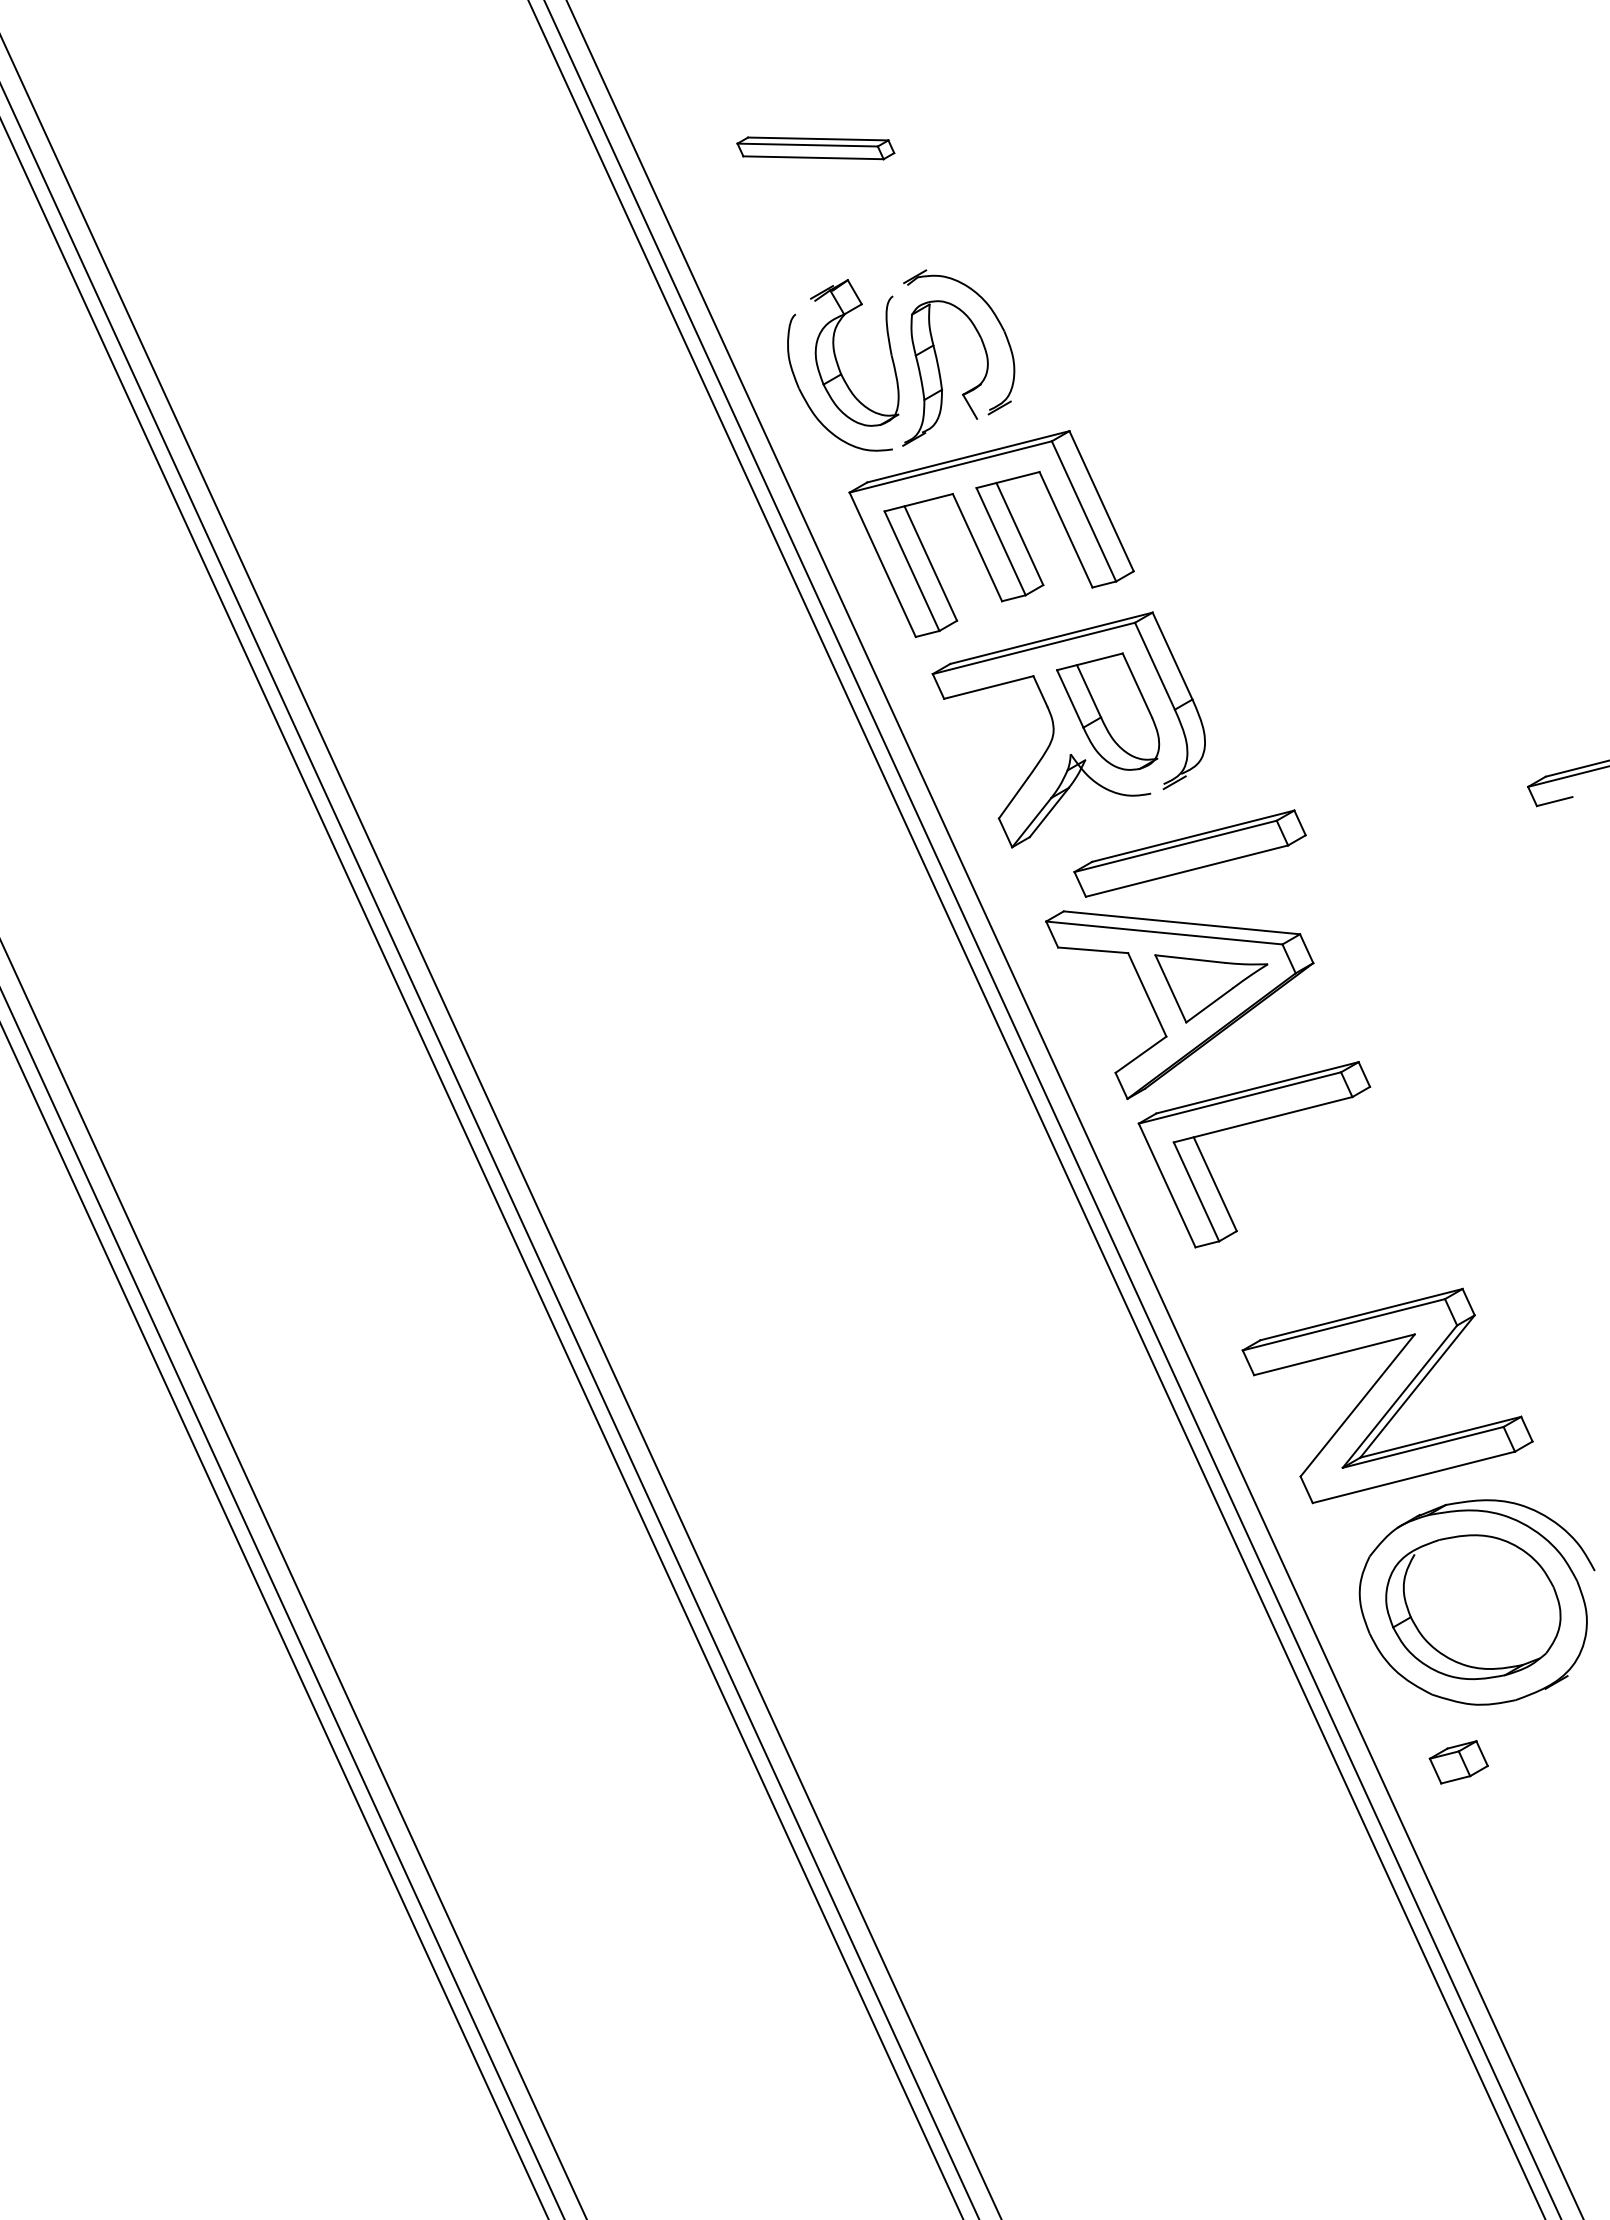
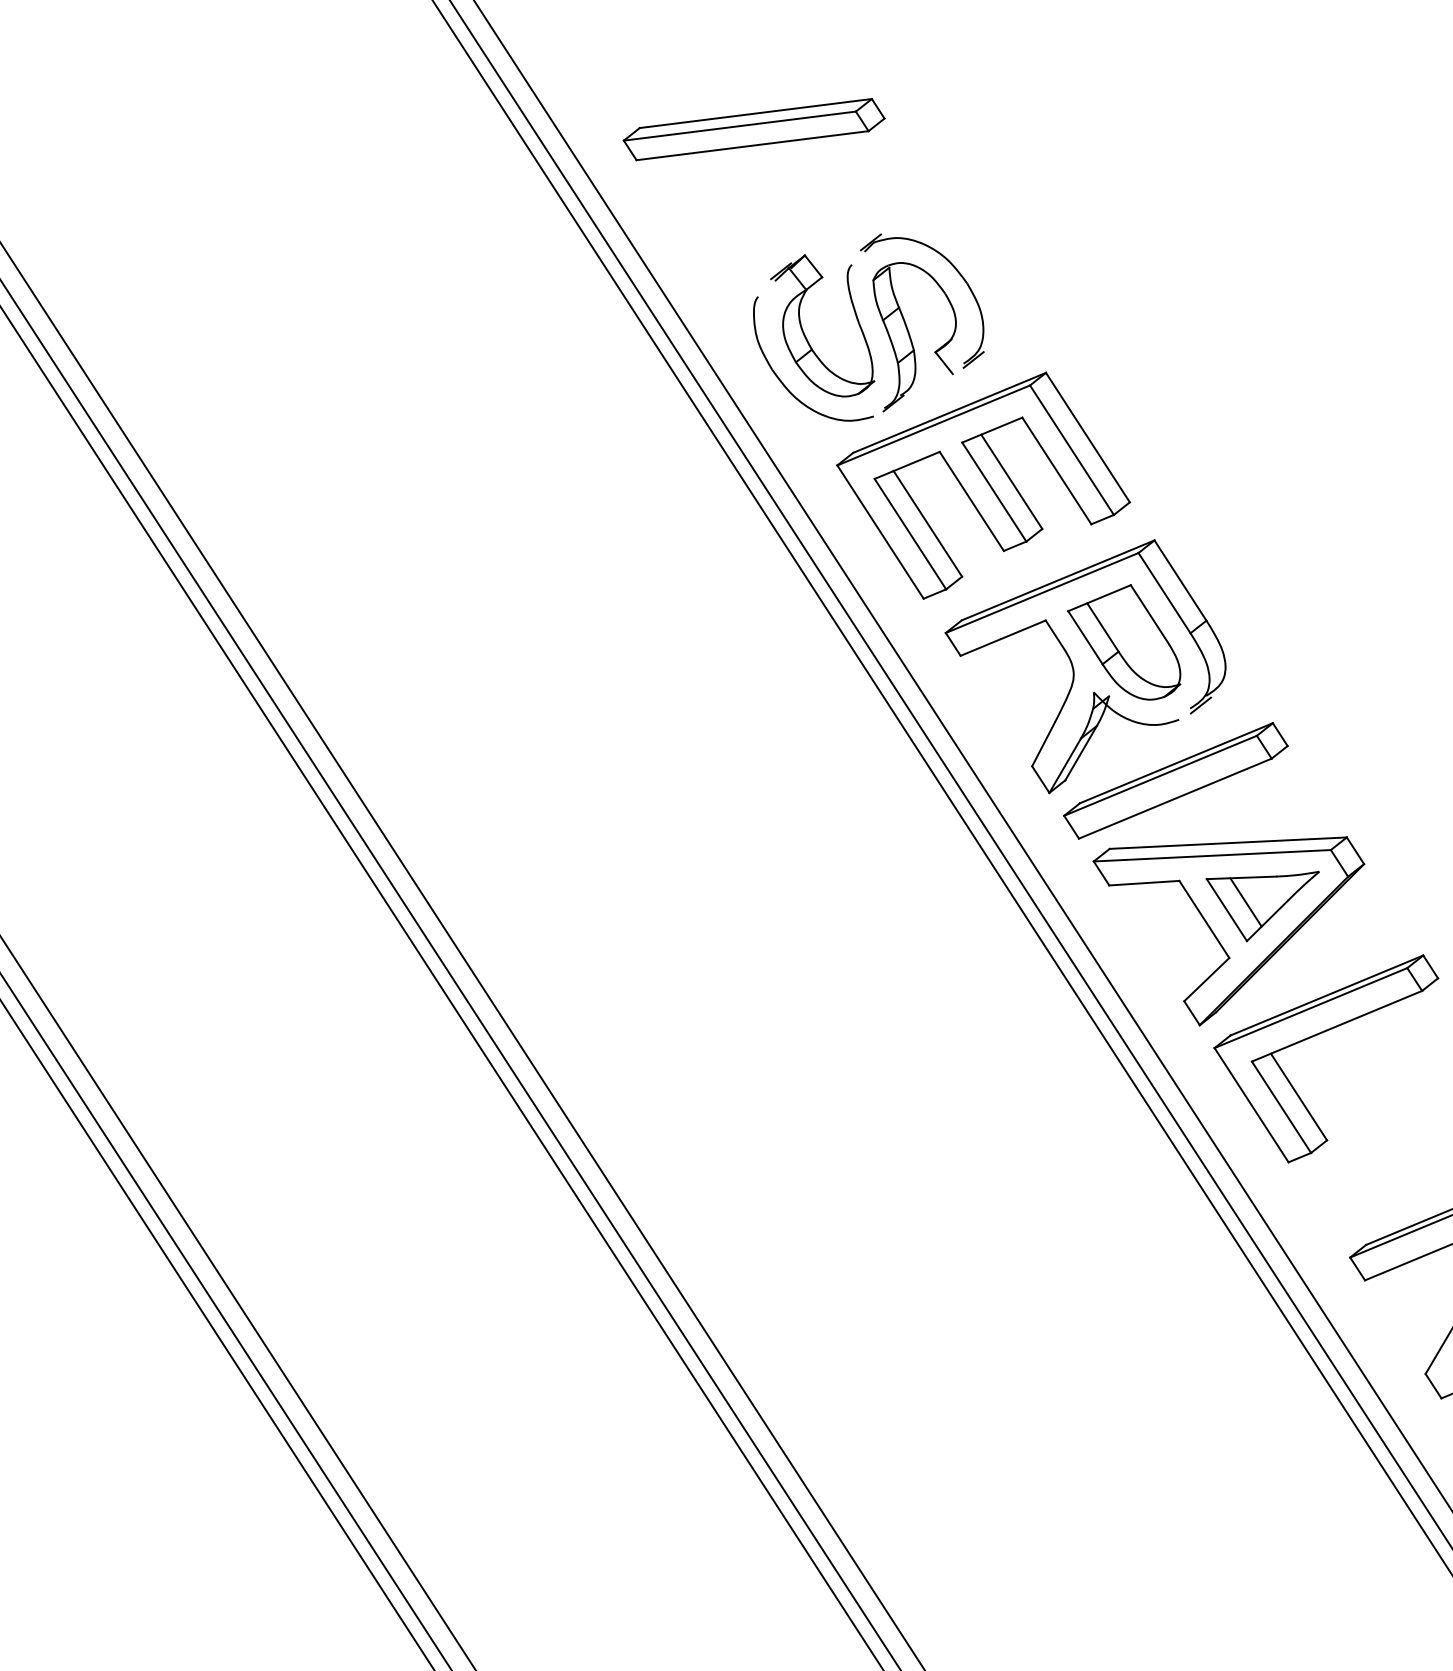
part: (815, 148) -> (753, 129), size x1.67
part: (1189, 853) -> (1175, 780), moved
line: (1190, 983) -> (1245, 901), added

